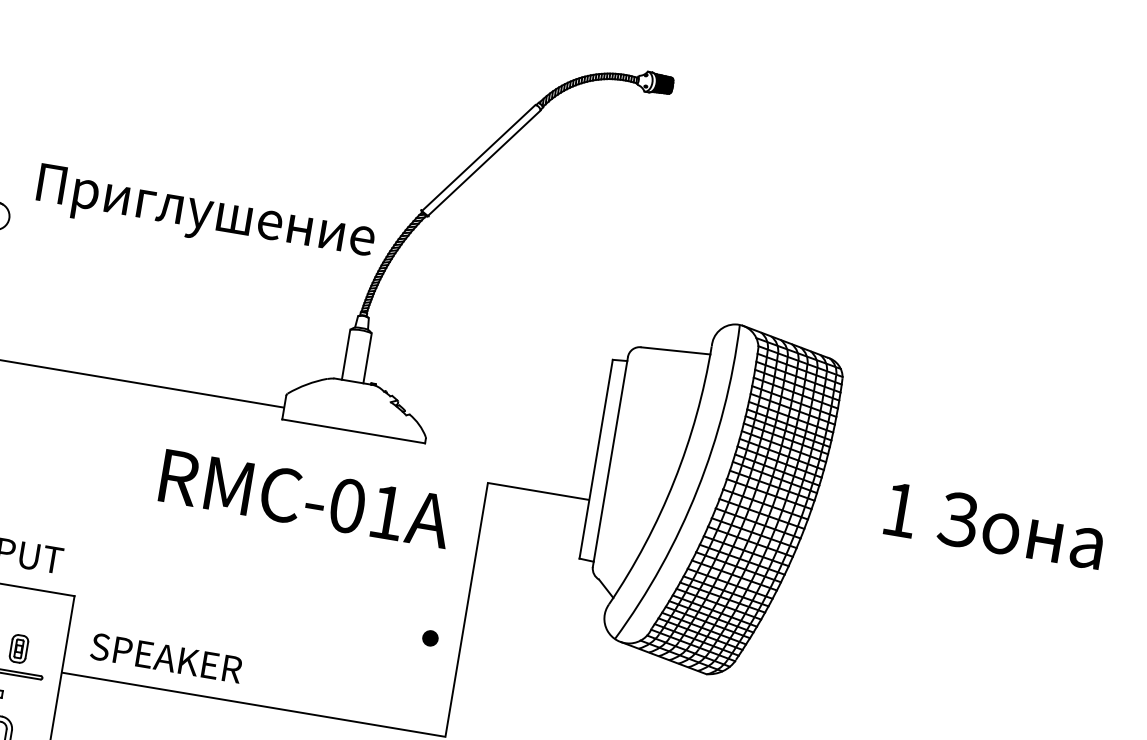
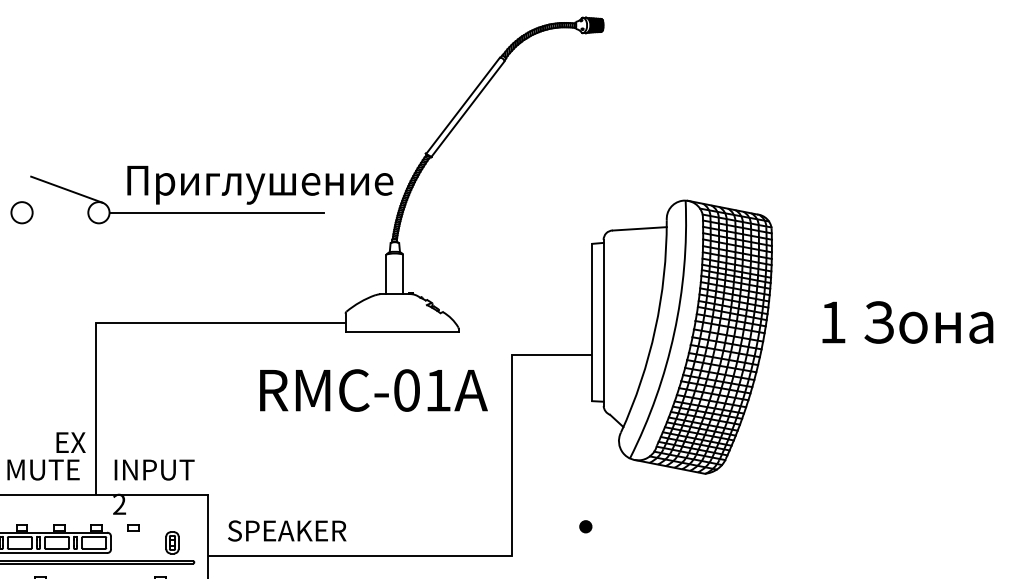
line: (144, 240) -> (216, 212), added
part: (430, 637) -> (585, 526), moved

